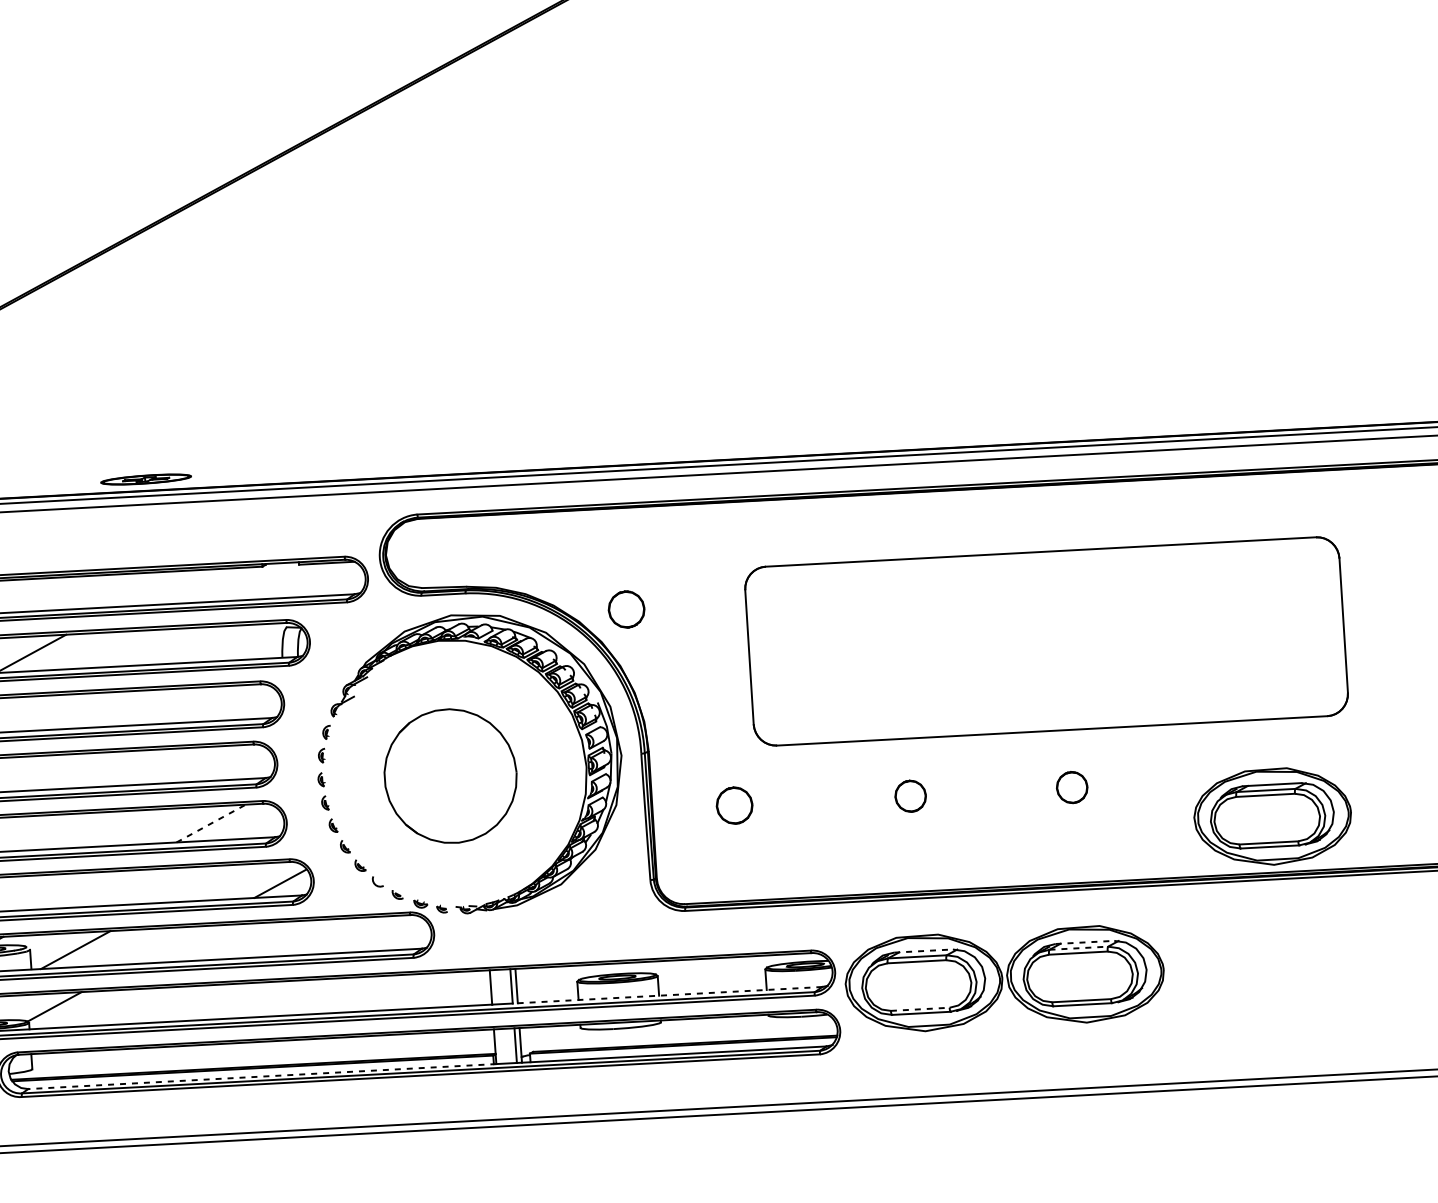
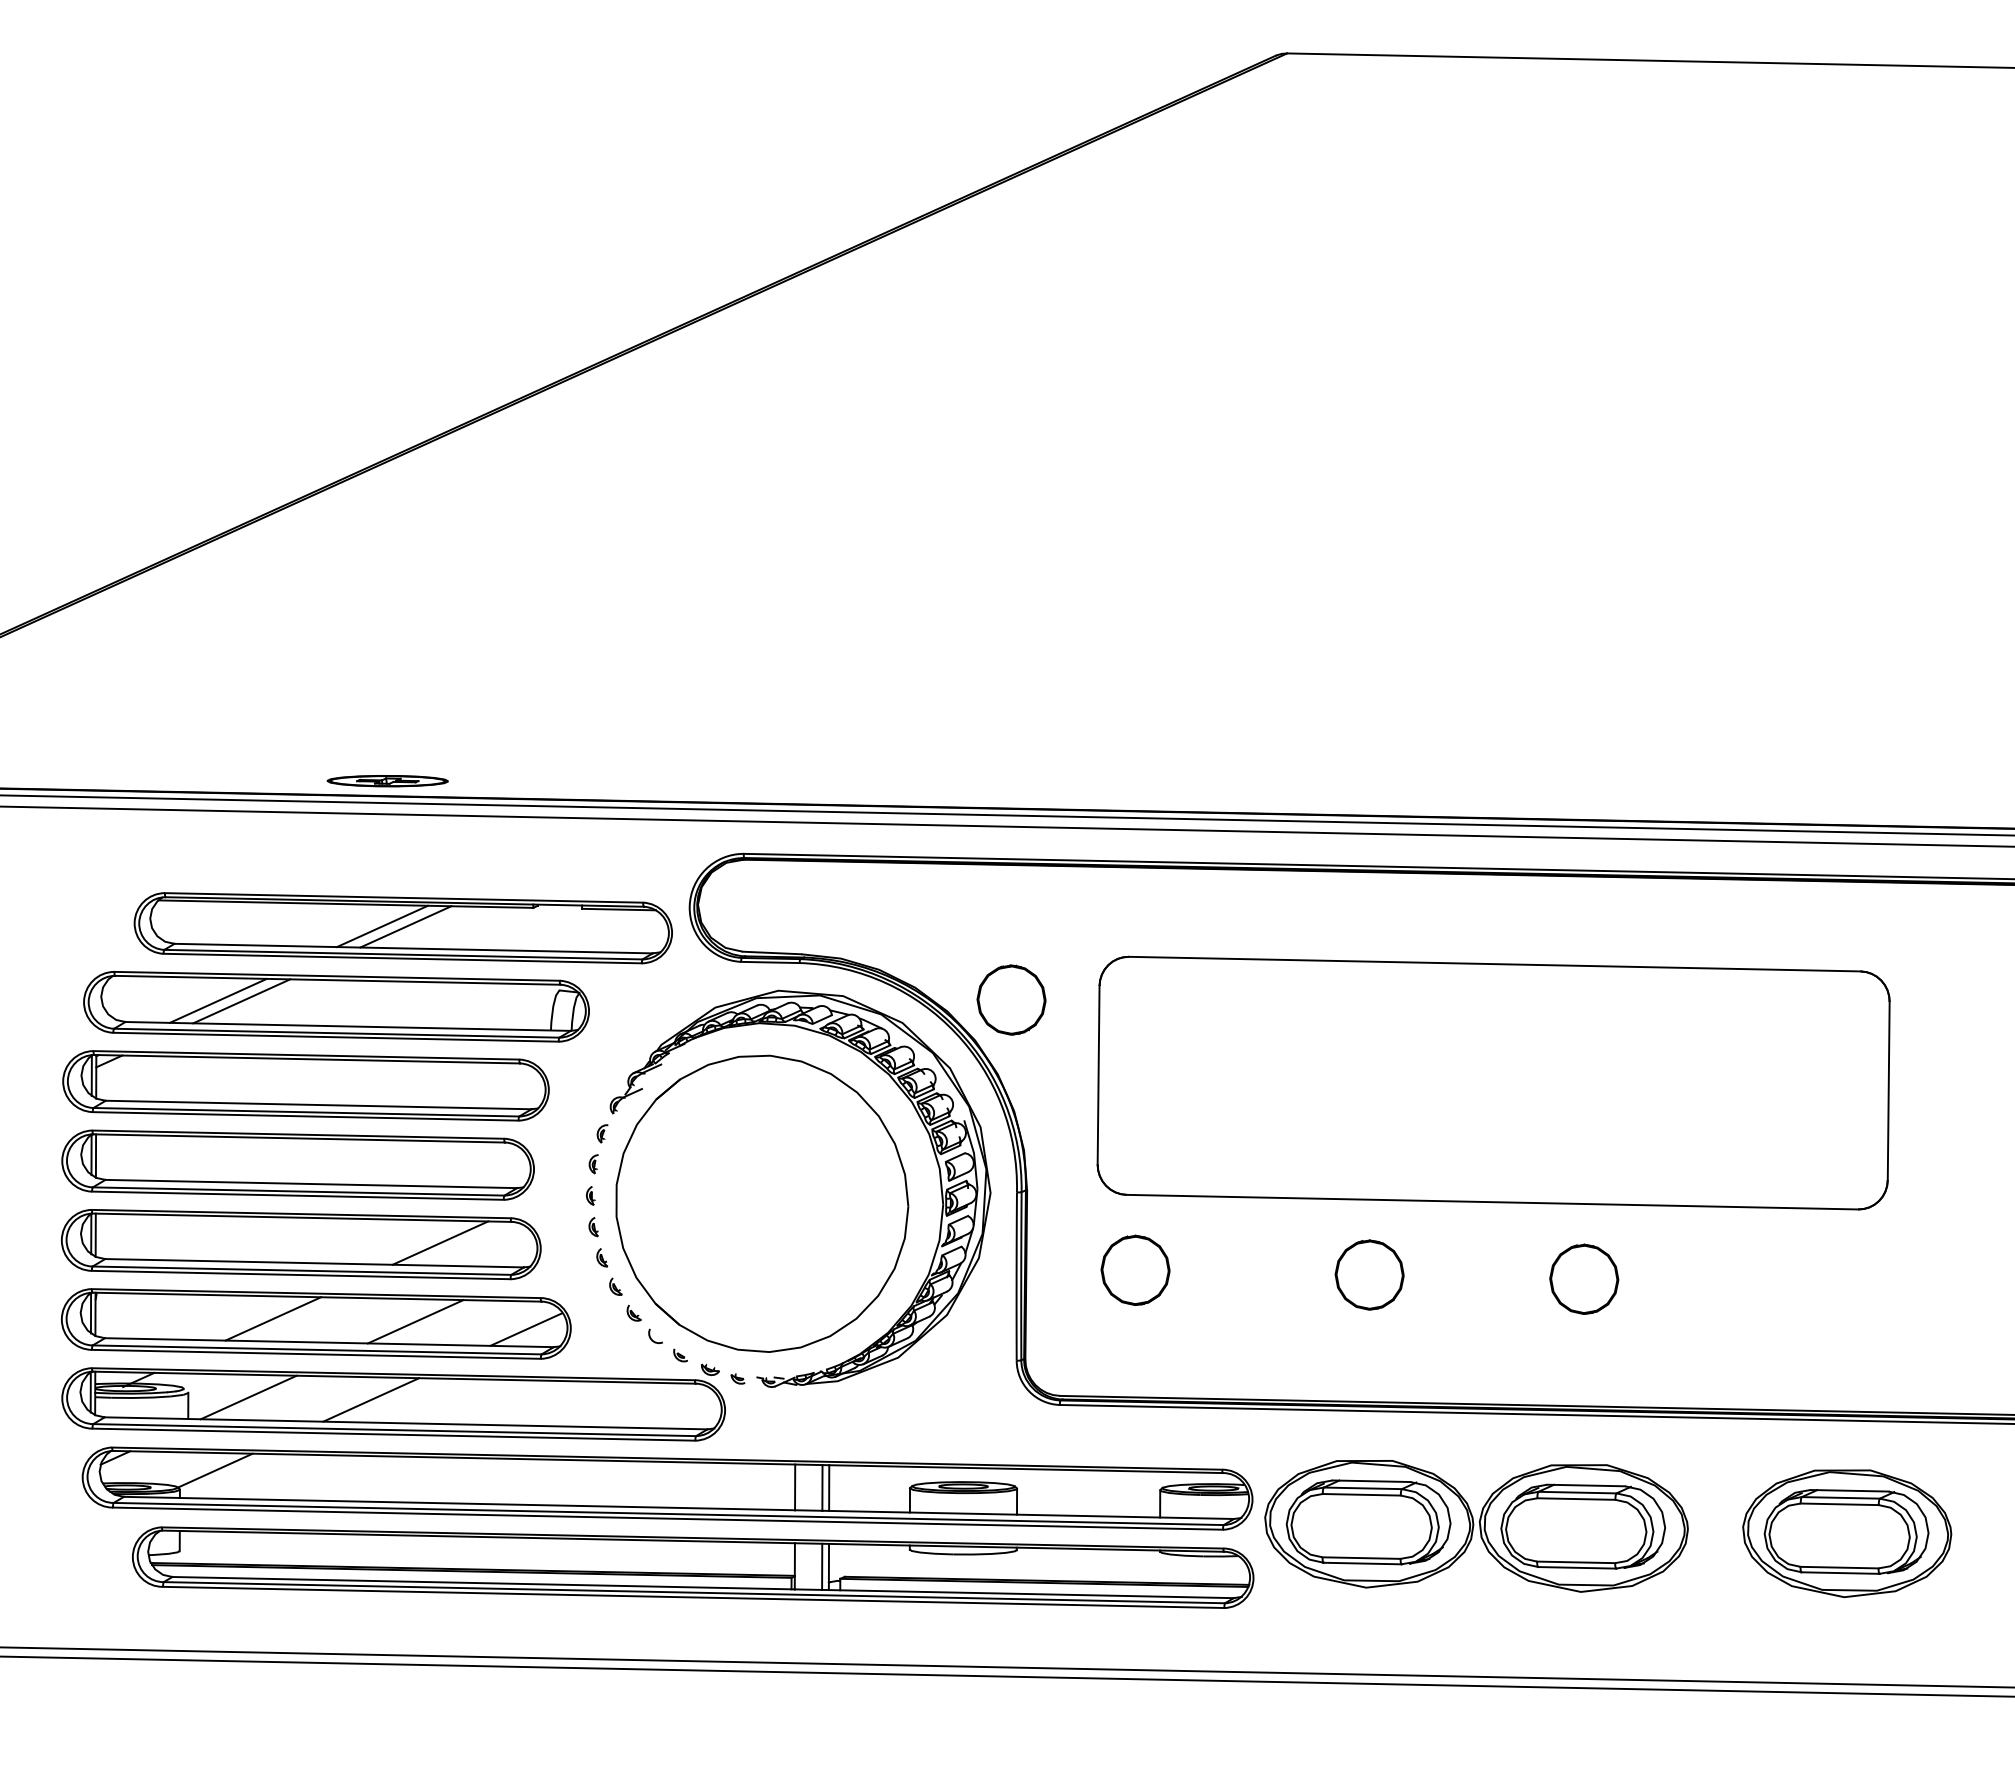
line: (167, 587) -> (405, 926), added
line: (149, 589) -> (381, 926), added
part: (626, 609) -> (1011, 999), size x1.43
part: (1046, 640) -> (1493, 1082), moved
line: (48, 653) -> (241, 1001), added
part: (450, 776) -> (762, 1203), size x1.67
part: (1072, 787) -> (1584, 1278), size x1.67
part: (910, 795) -> (1369, 1274), size x1.67
part: (734, 805) -> (1135, 1269), size x1.43
part: (1273, 816) -> (1847, 1533), moved
line: (211, 823) -> (440, 1242), dashed -> solid
line: (196, 883) -> (415, 1321), added
line: (89, 889) -> (273, 1318), added
line: (1085, 942) -> (1586, 1485), dashed -> solid
line: (168, 944) -> (371, 1399), added
line: (1079, 948) -> (1578, 1492), dashed -> solid
line: (924, 951) -> (1372, 1481), dashed -> solid
line: (667, 994) -> (1028, 1514), dashed -> solid
line: (920, 1009) -> (1362, 1558), dashed -> solid
line: (262, 1076) -> (483, 1583), dashed -> solid

